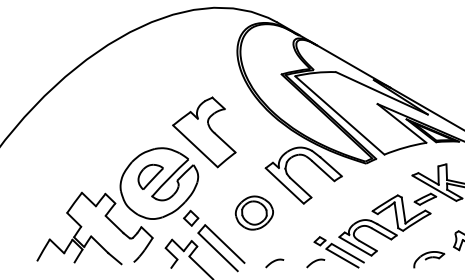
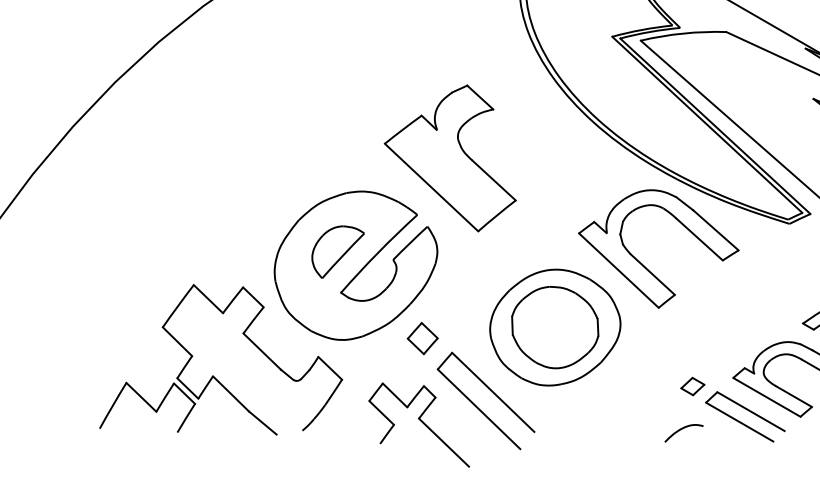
part: (254, 212) -> (555, 326), size x1.67
curve: (274, 262) -> (597, 431), removed

